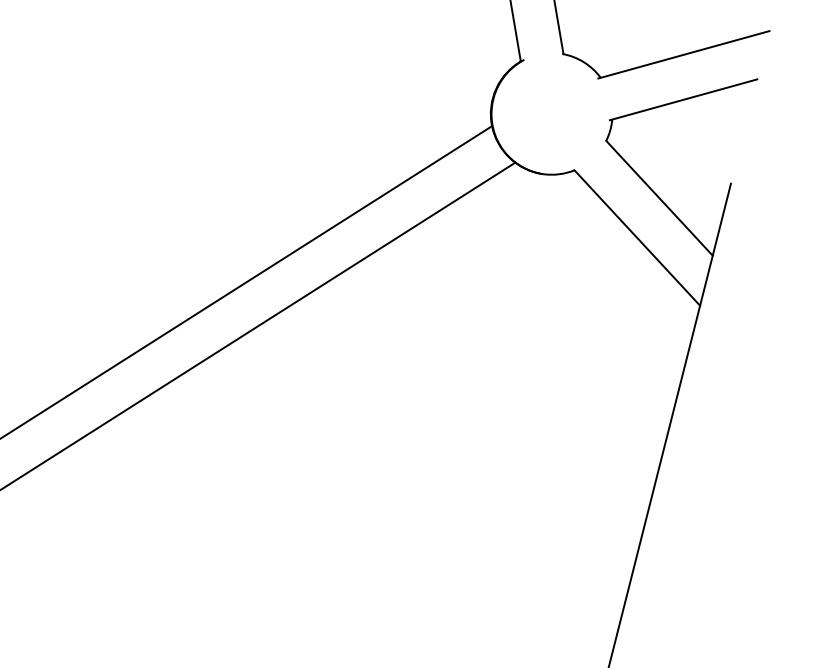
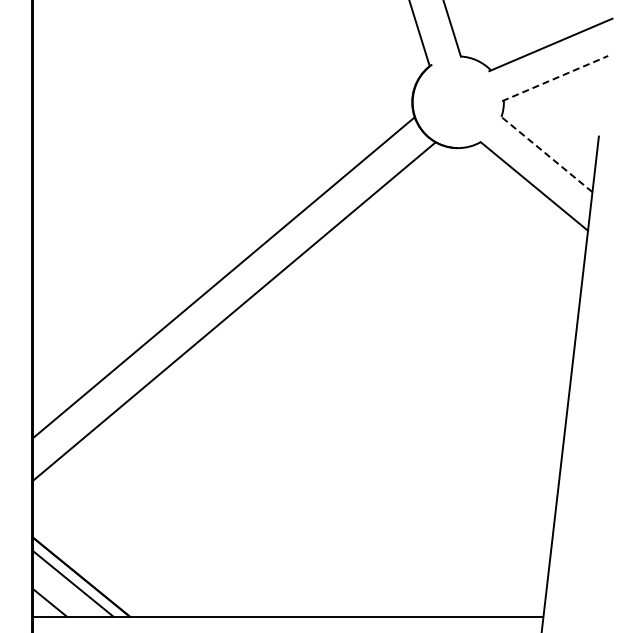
line: (684, 99) -> (555, 78), solid -> dashed
line: (658, 198) -> (546, 154), solid -> dashed

